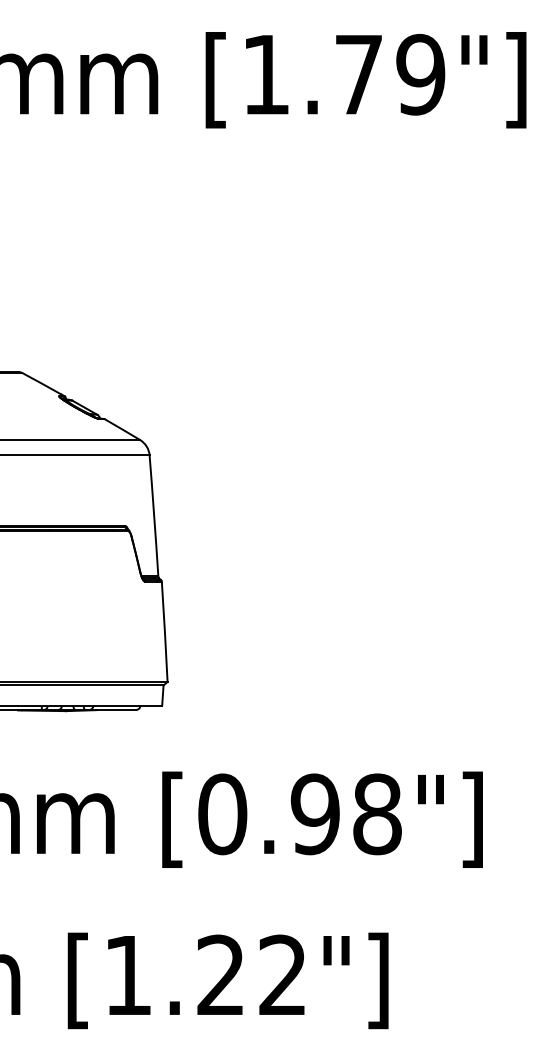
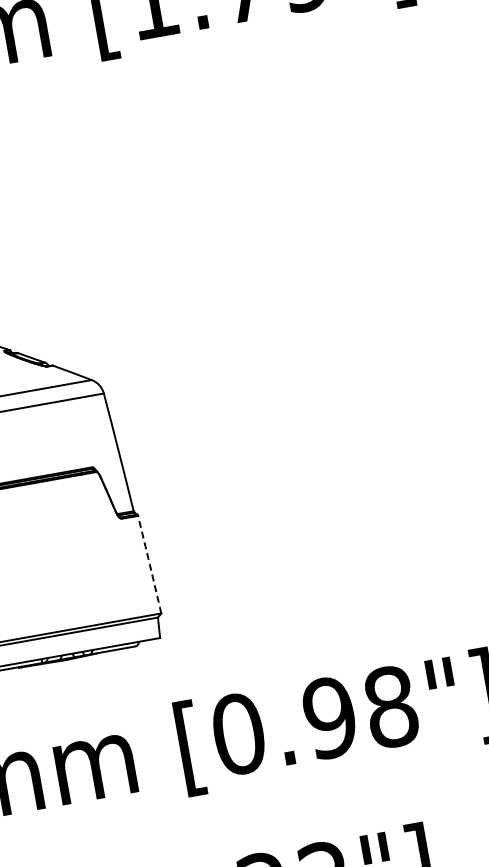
arc: (164, 631) -> (149, 564), solid -> dashed

